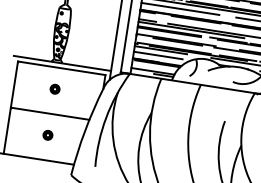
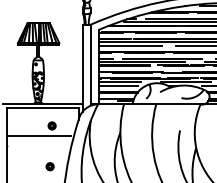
part: (54, 88) -> (51, 125), moved
line: (50, 114) -> (39, 136), moved
part: (47, 134) -> (49, 166), moved

